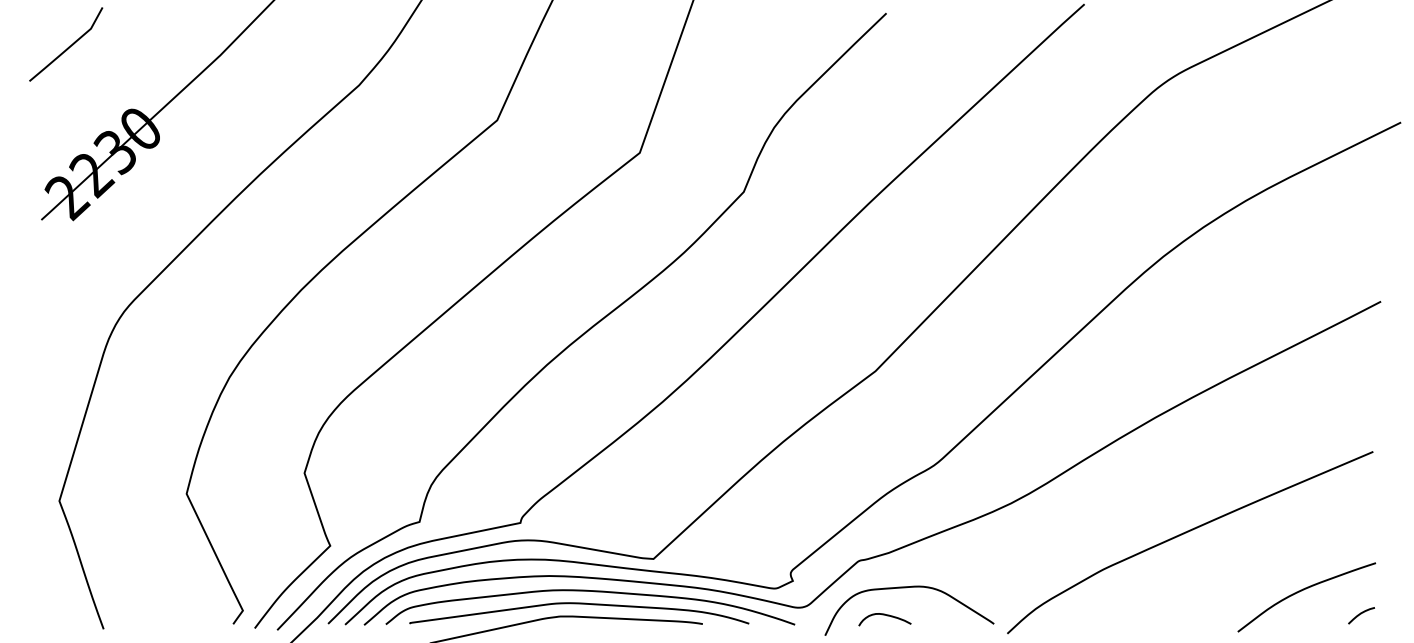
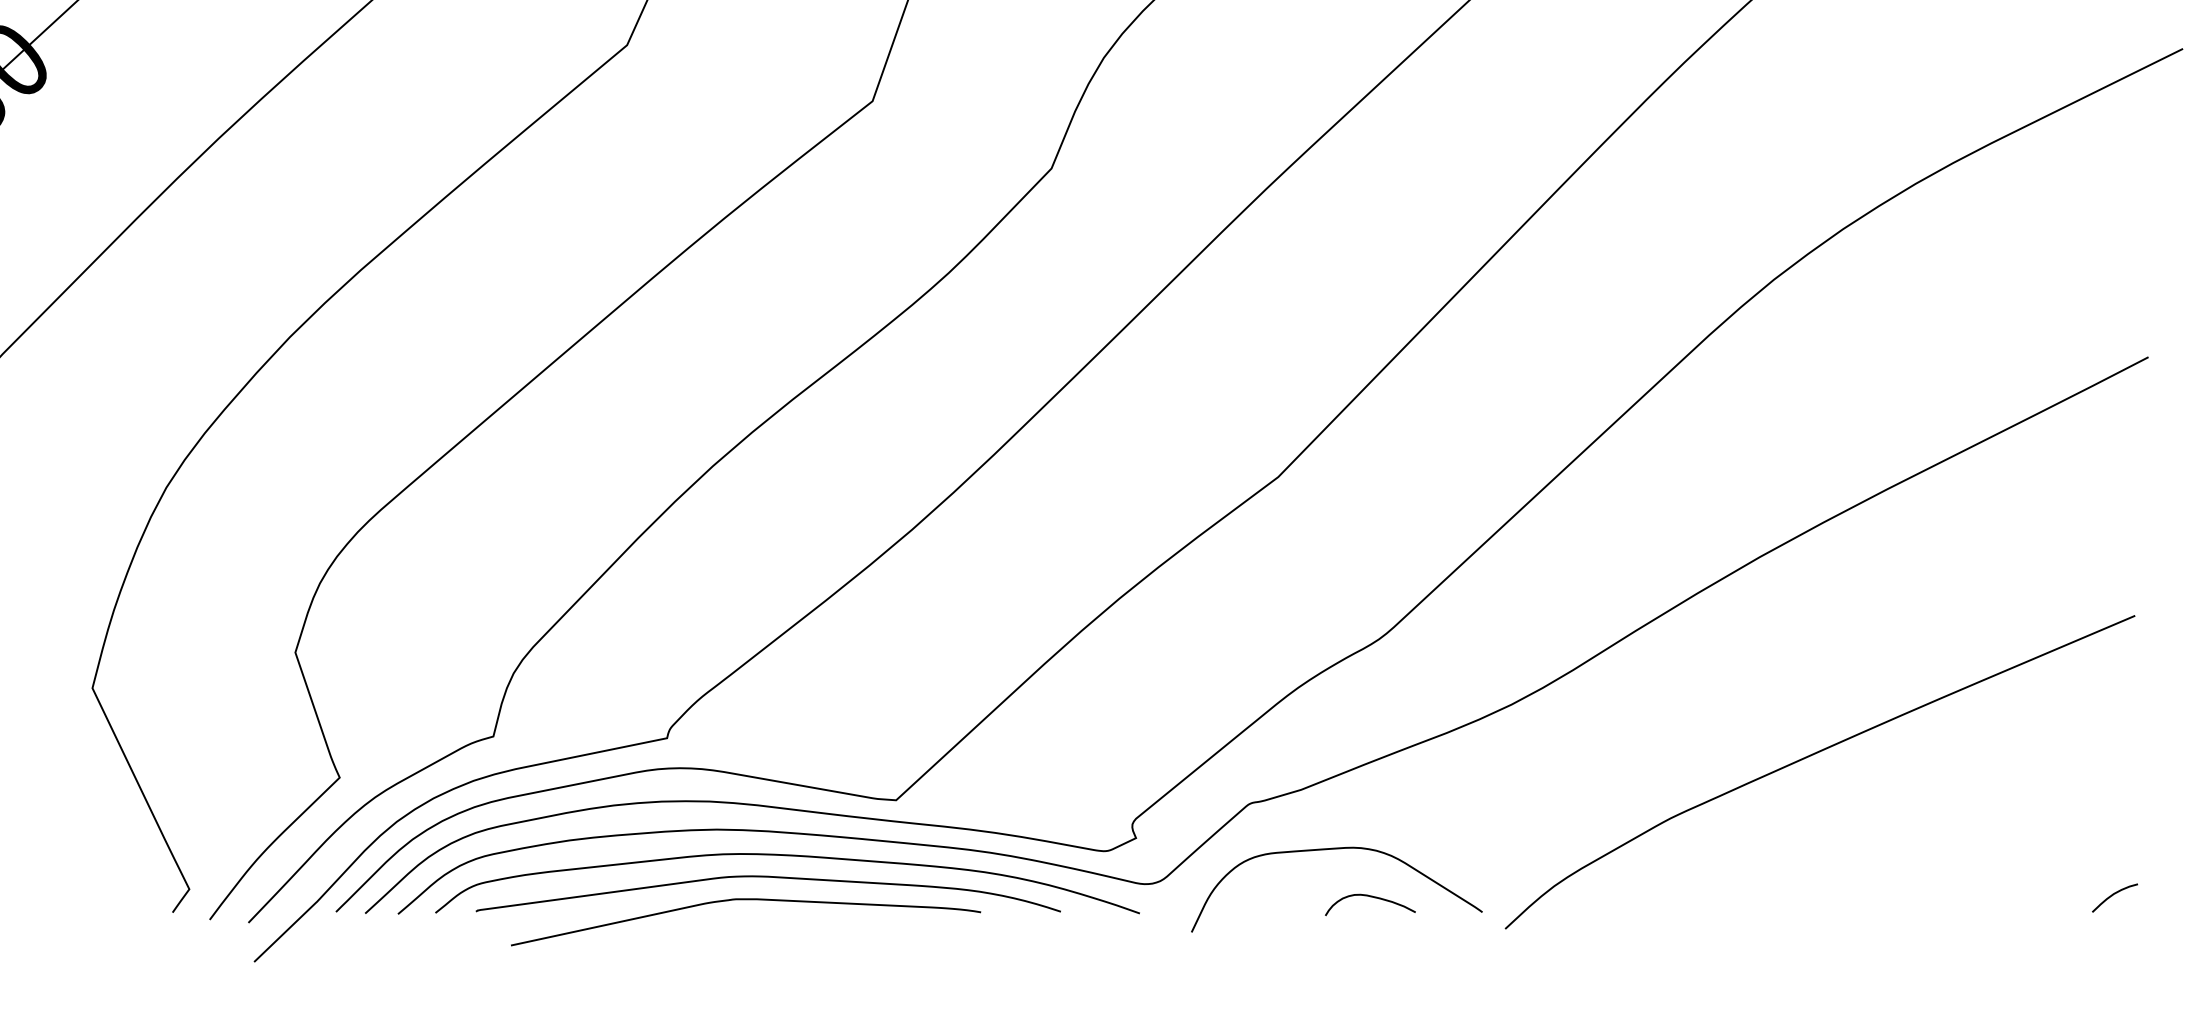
curve: (1304, 590) -> (2016, 854), removed
curve: (884, 615) -> (1369, 897), moved

